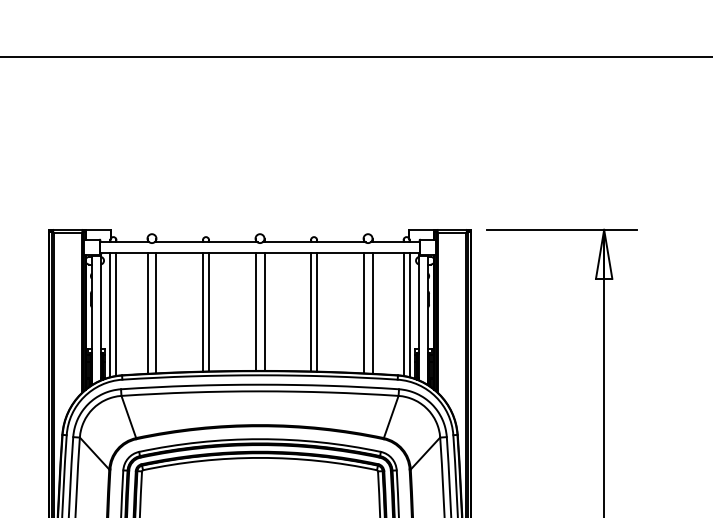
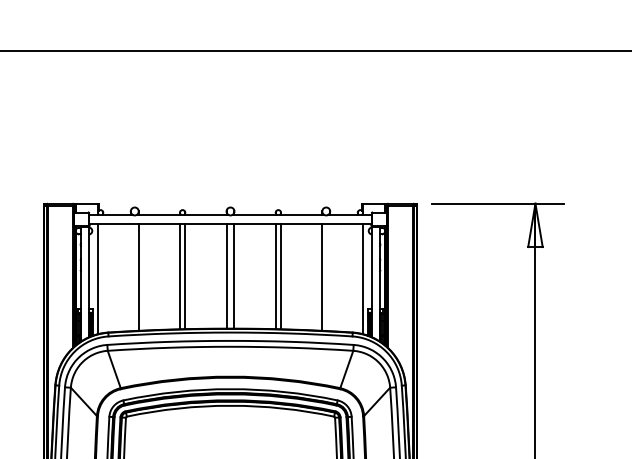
line: (147, 312) -> (130, 276), removed
line: (372, 312) -> (330, 276), removed
line: (116, 313) -> (103, 277), removed
line: (403, 313) -> (357, 277), removed

